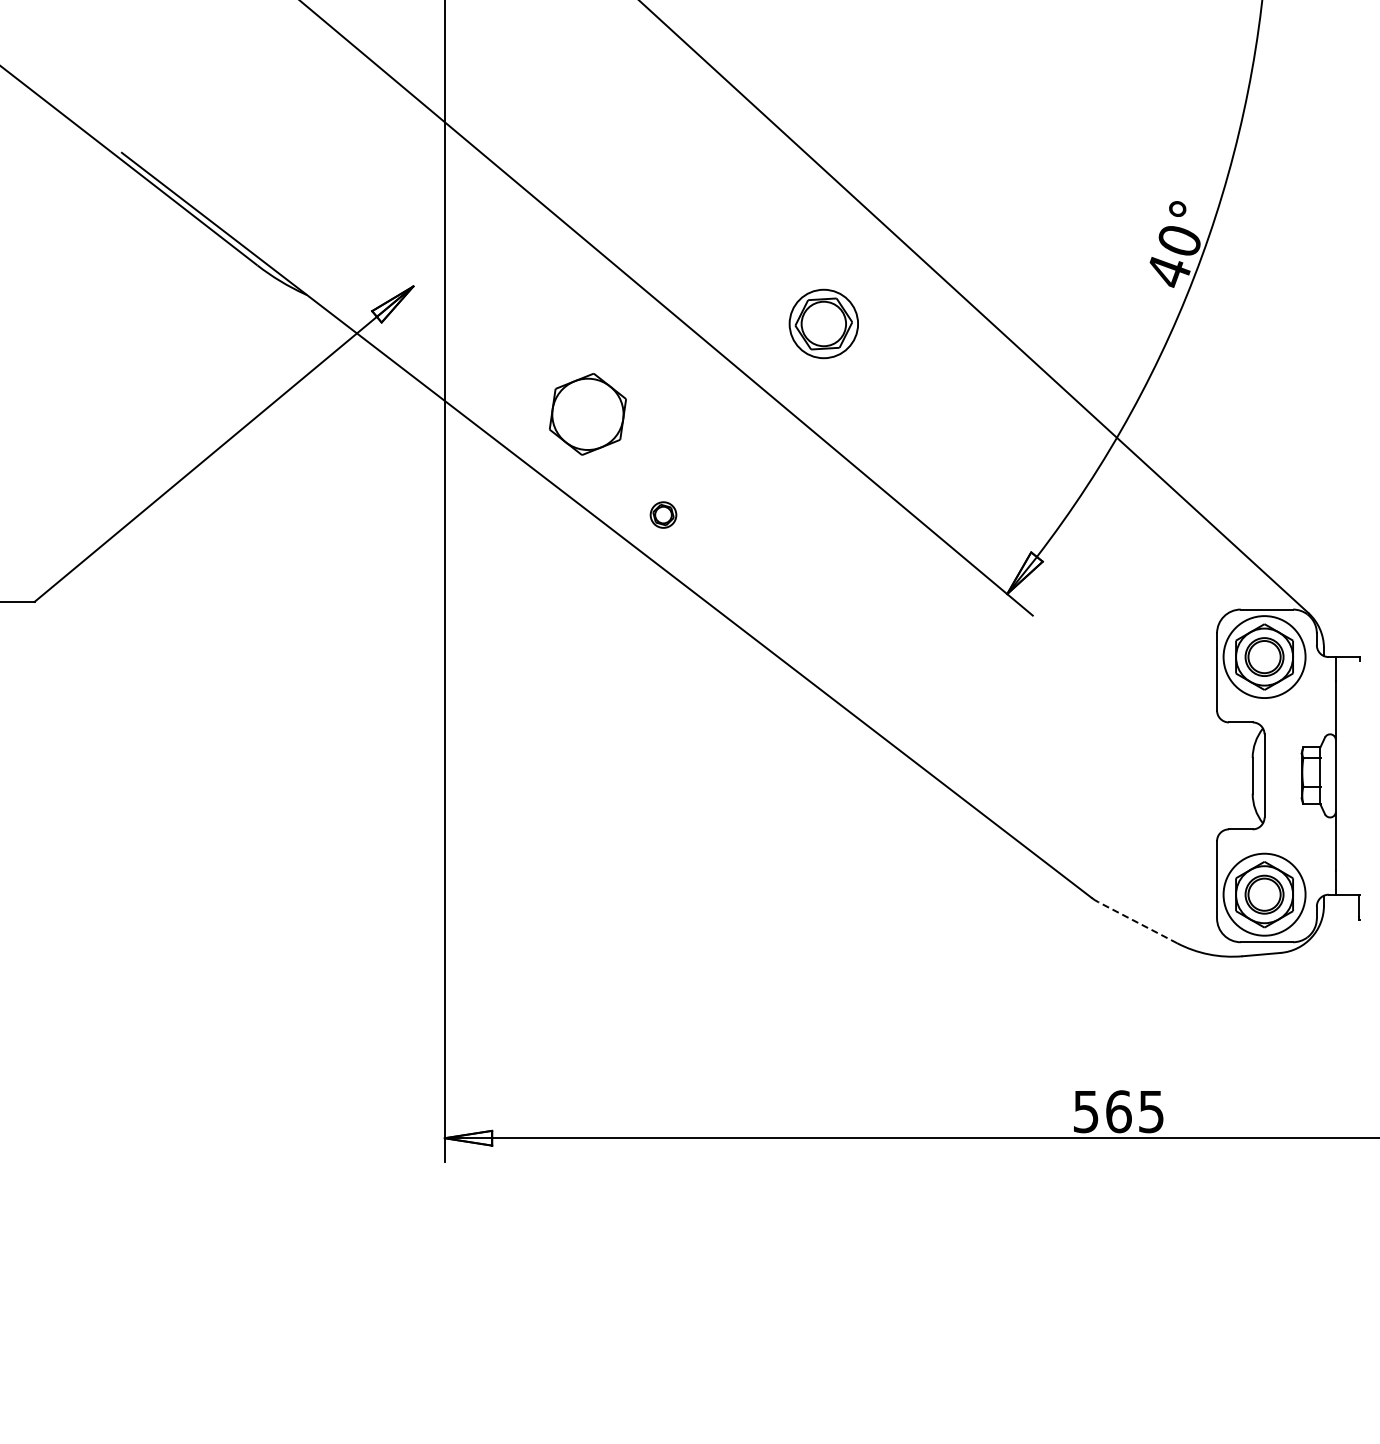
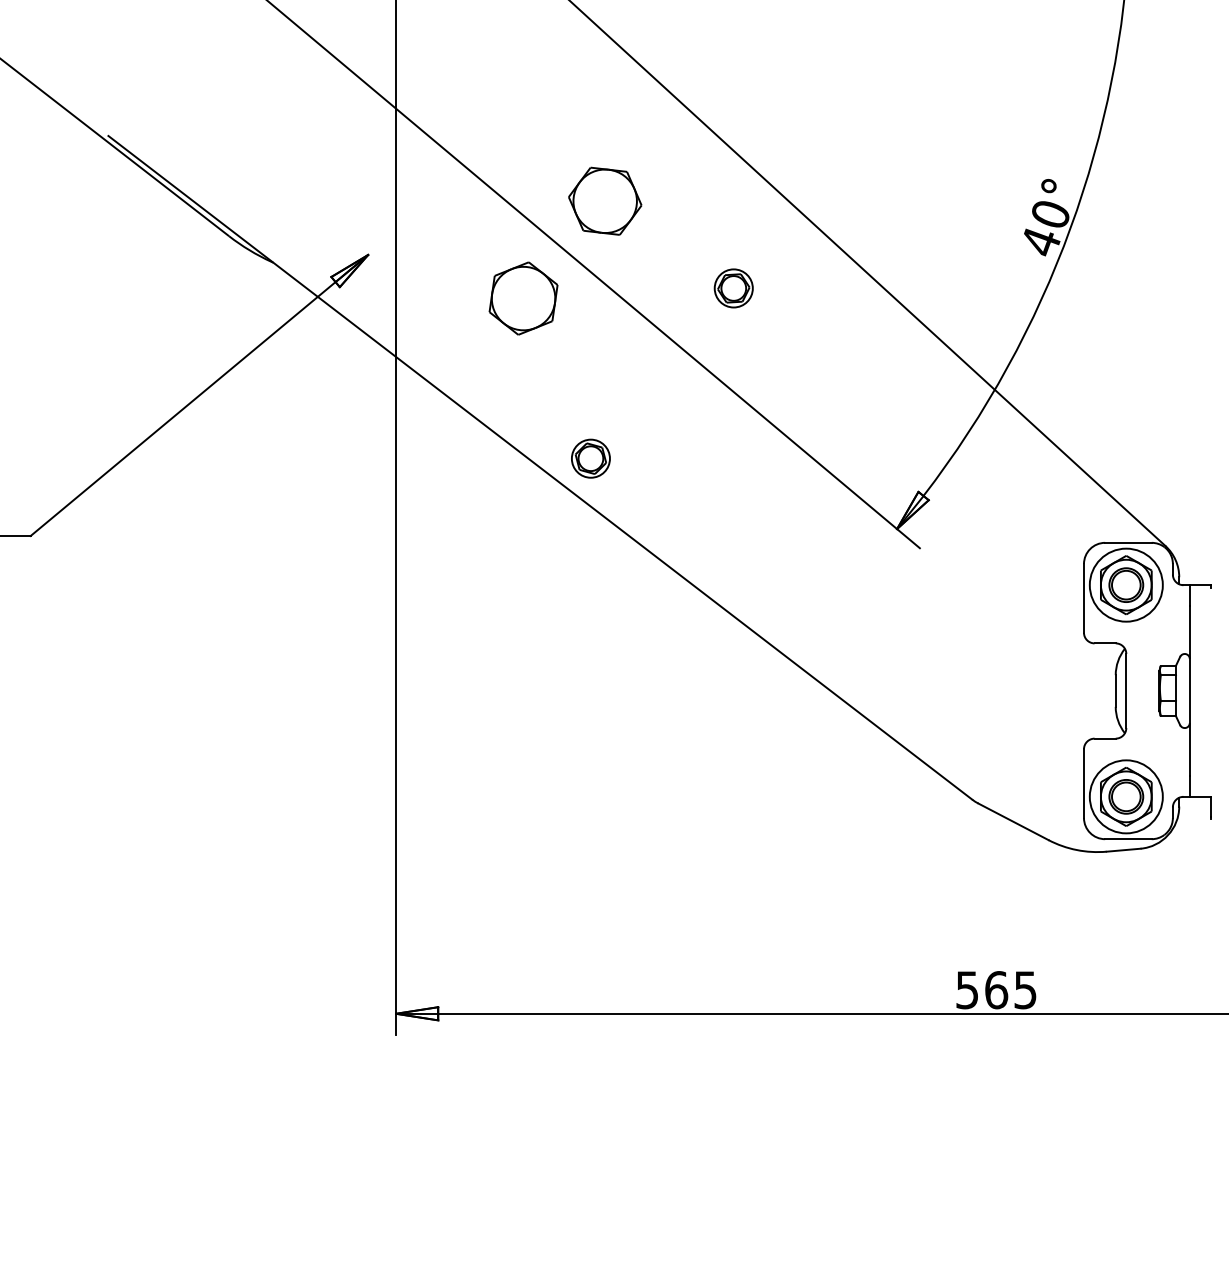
part: (679, 225) -> (605, 200), added
part: (823, 323) -> (733, 288), size x0.62
part: (587, 414) -> (523, 298), moved
part: (663, 514) -> (590, 458), size x1.67
line: (1137, 922) -> (1013, 821), dashed -> solid

